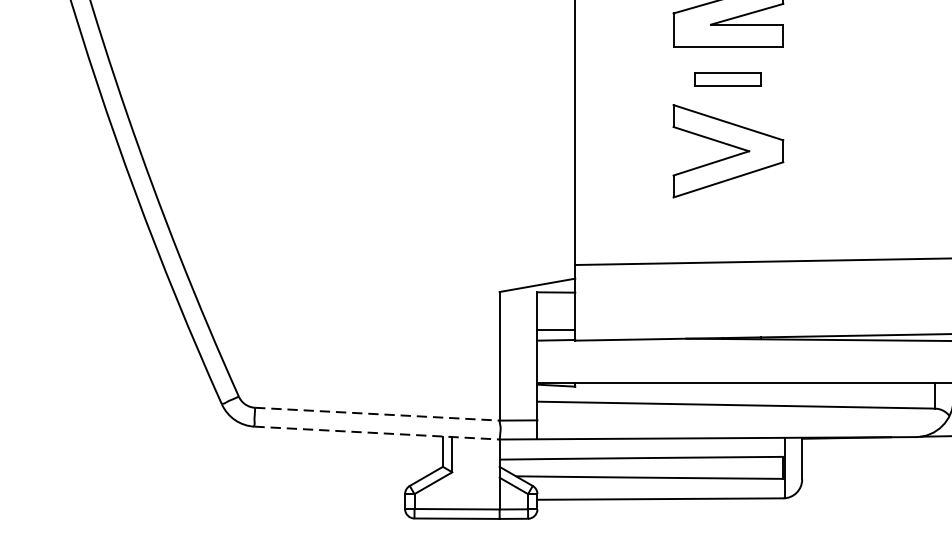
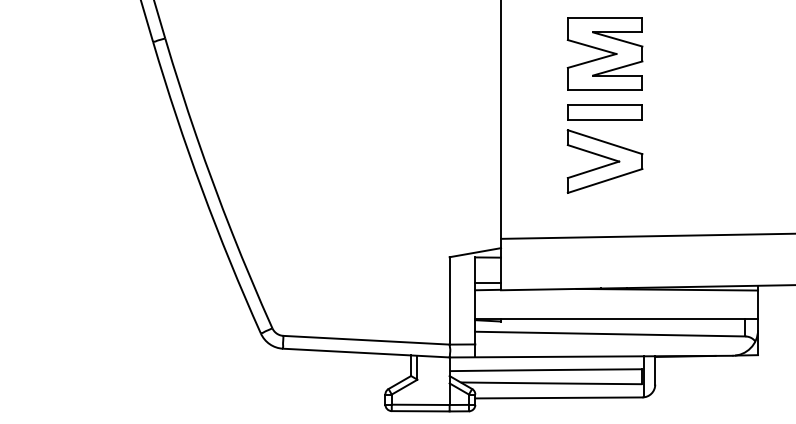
part: (727, 79) -> (604, 112), size x1.67
line: (378, 414) -> (367, 340), dashed -> solid
line: (377, 433) -> (366, 353), dashed -> solid

